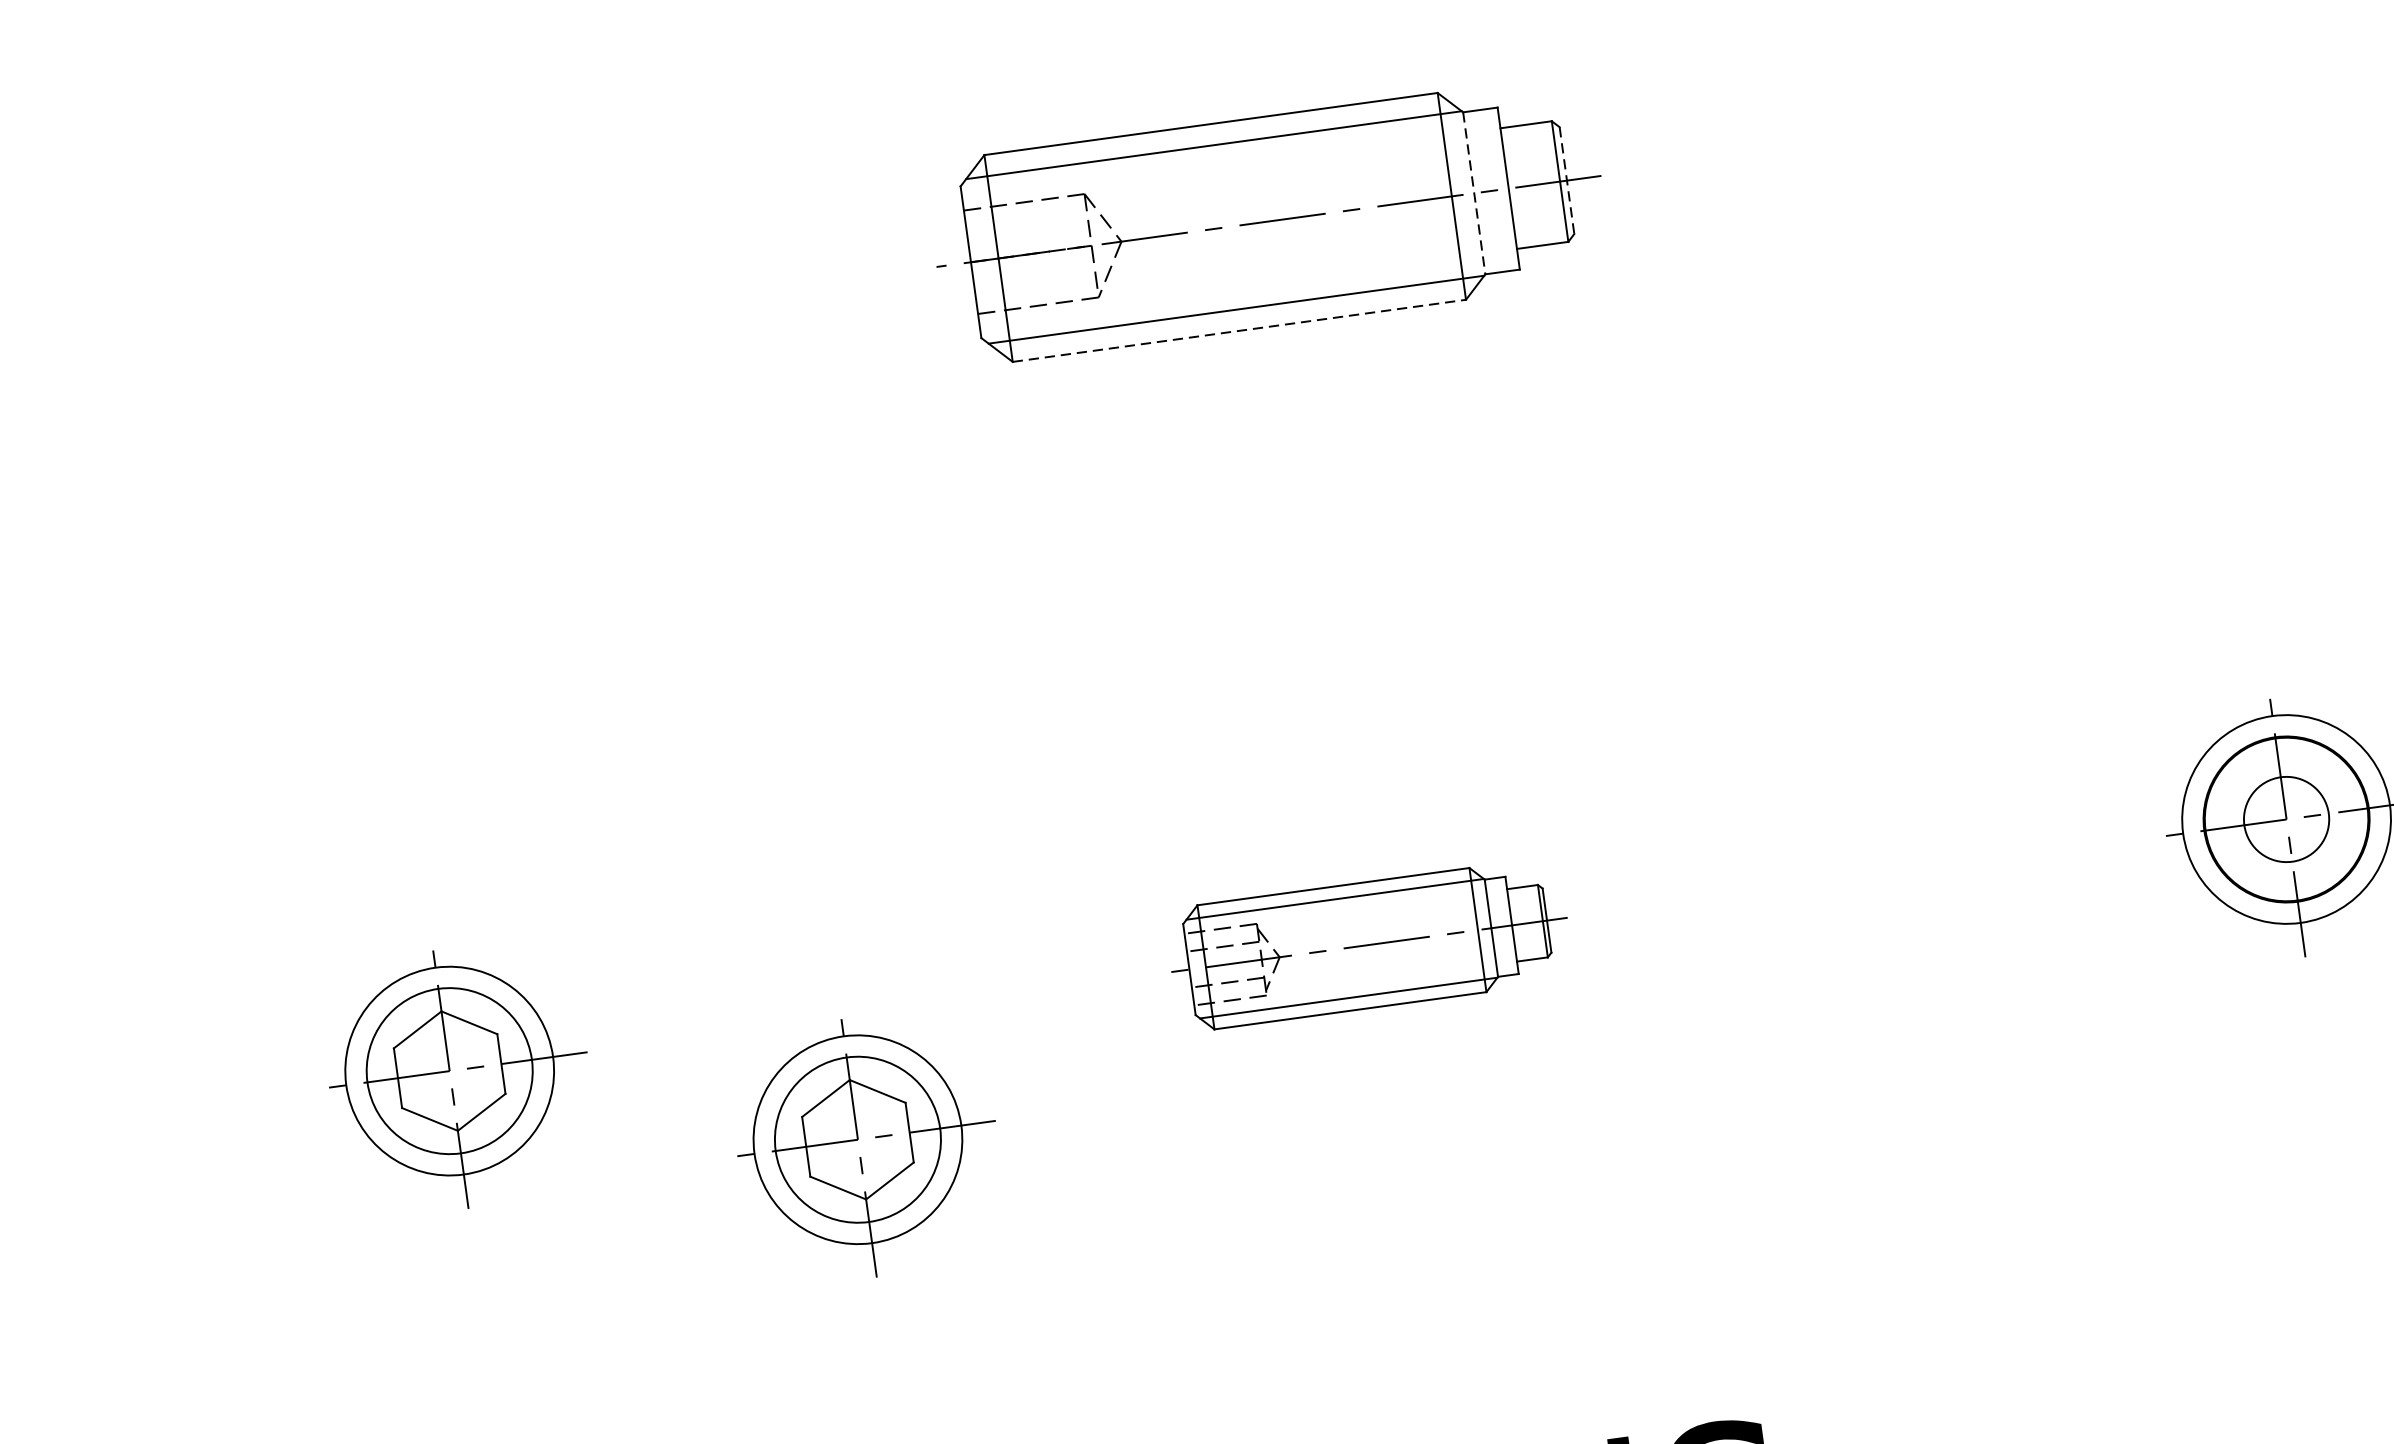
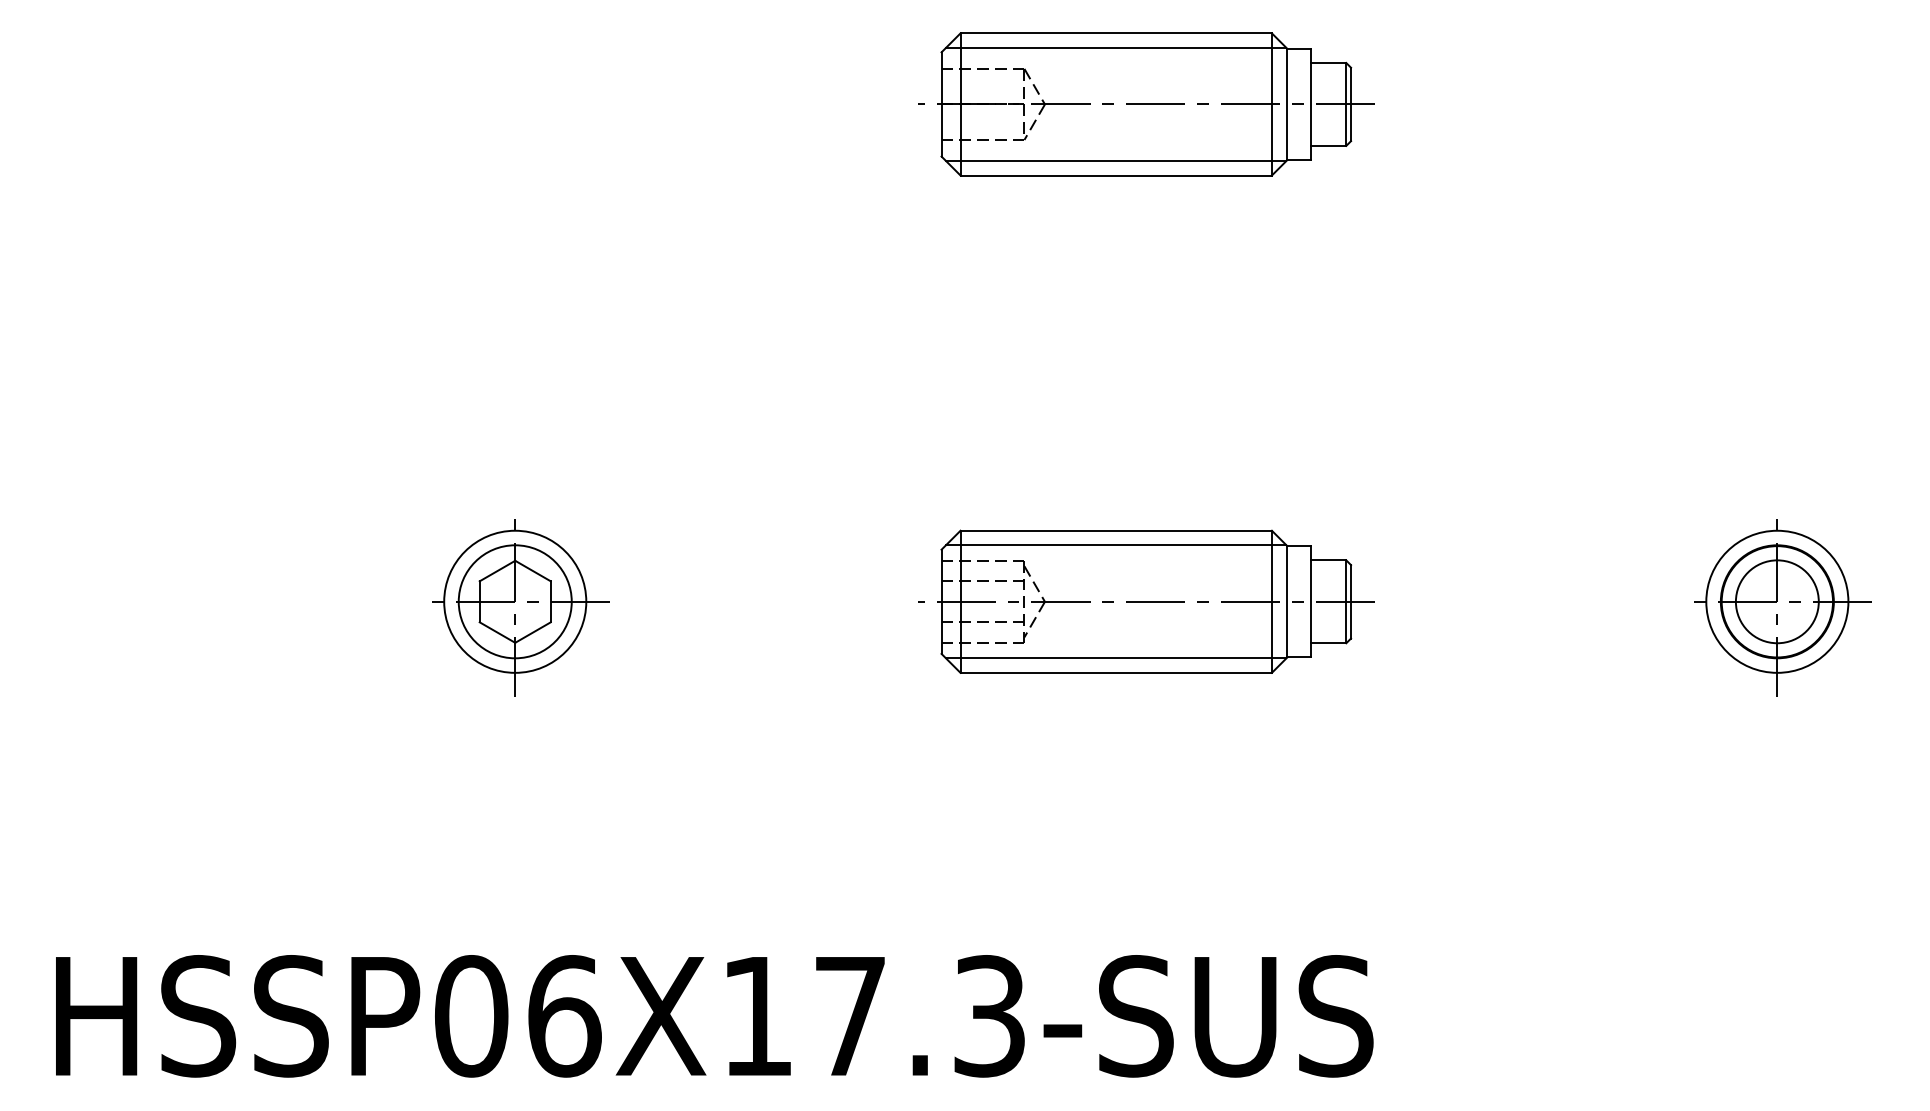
line: (1567, 180) -> (1351, 104), dashed -> solid
line: (1474, 193) -> (1287, 104), dashed -> solid
line: (1239, 330) -> (1116, 175), dashed -> solid
circle: (2285, 819) -> (1776, 601), size x1.43
part: (1368, 944) -> (1146, 601), size x1.67
part: (866, 1146) -> (789, 691), removed

